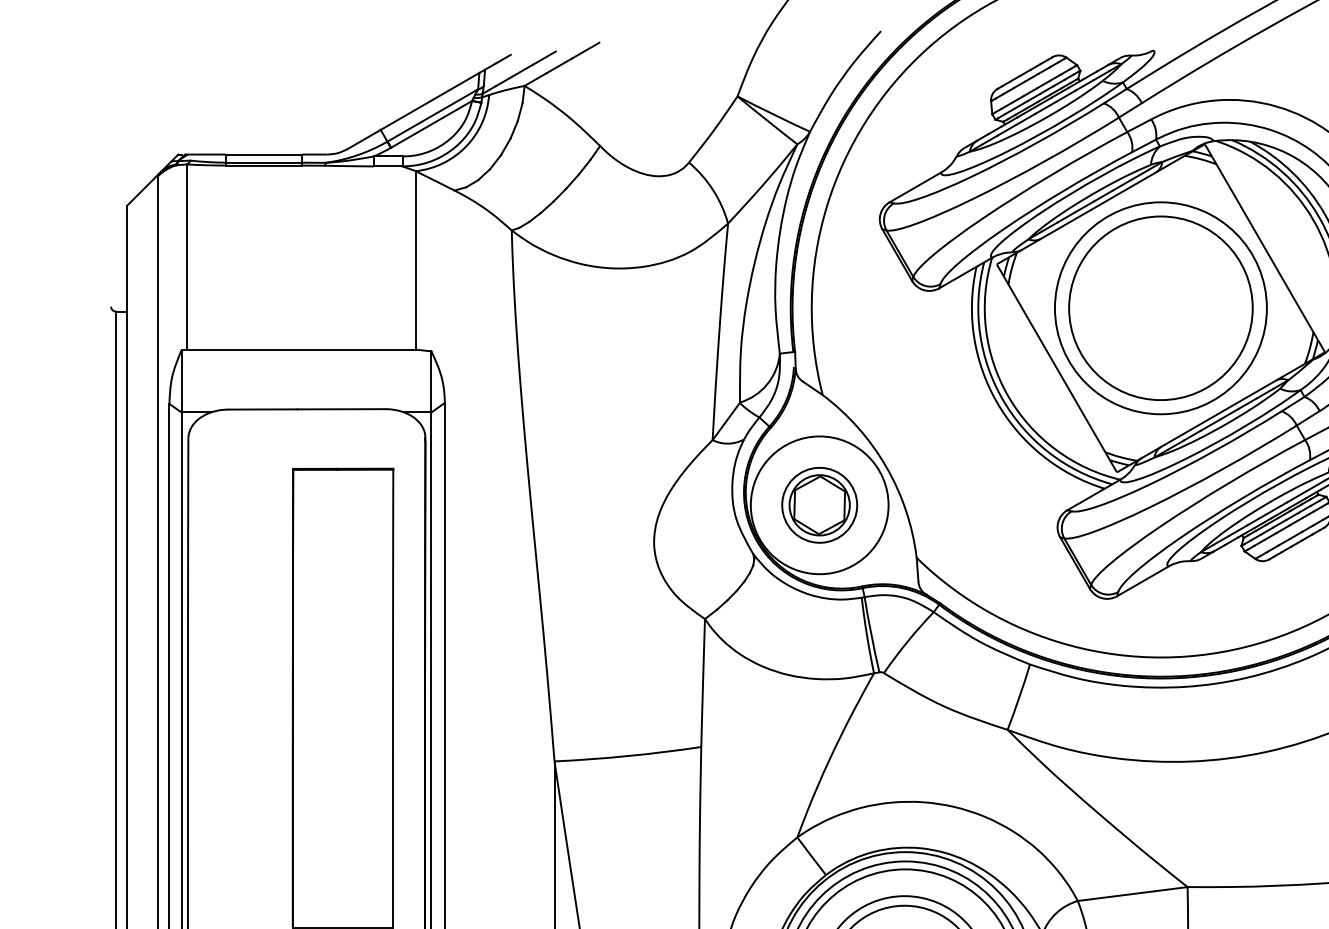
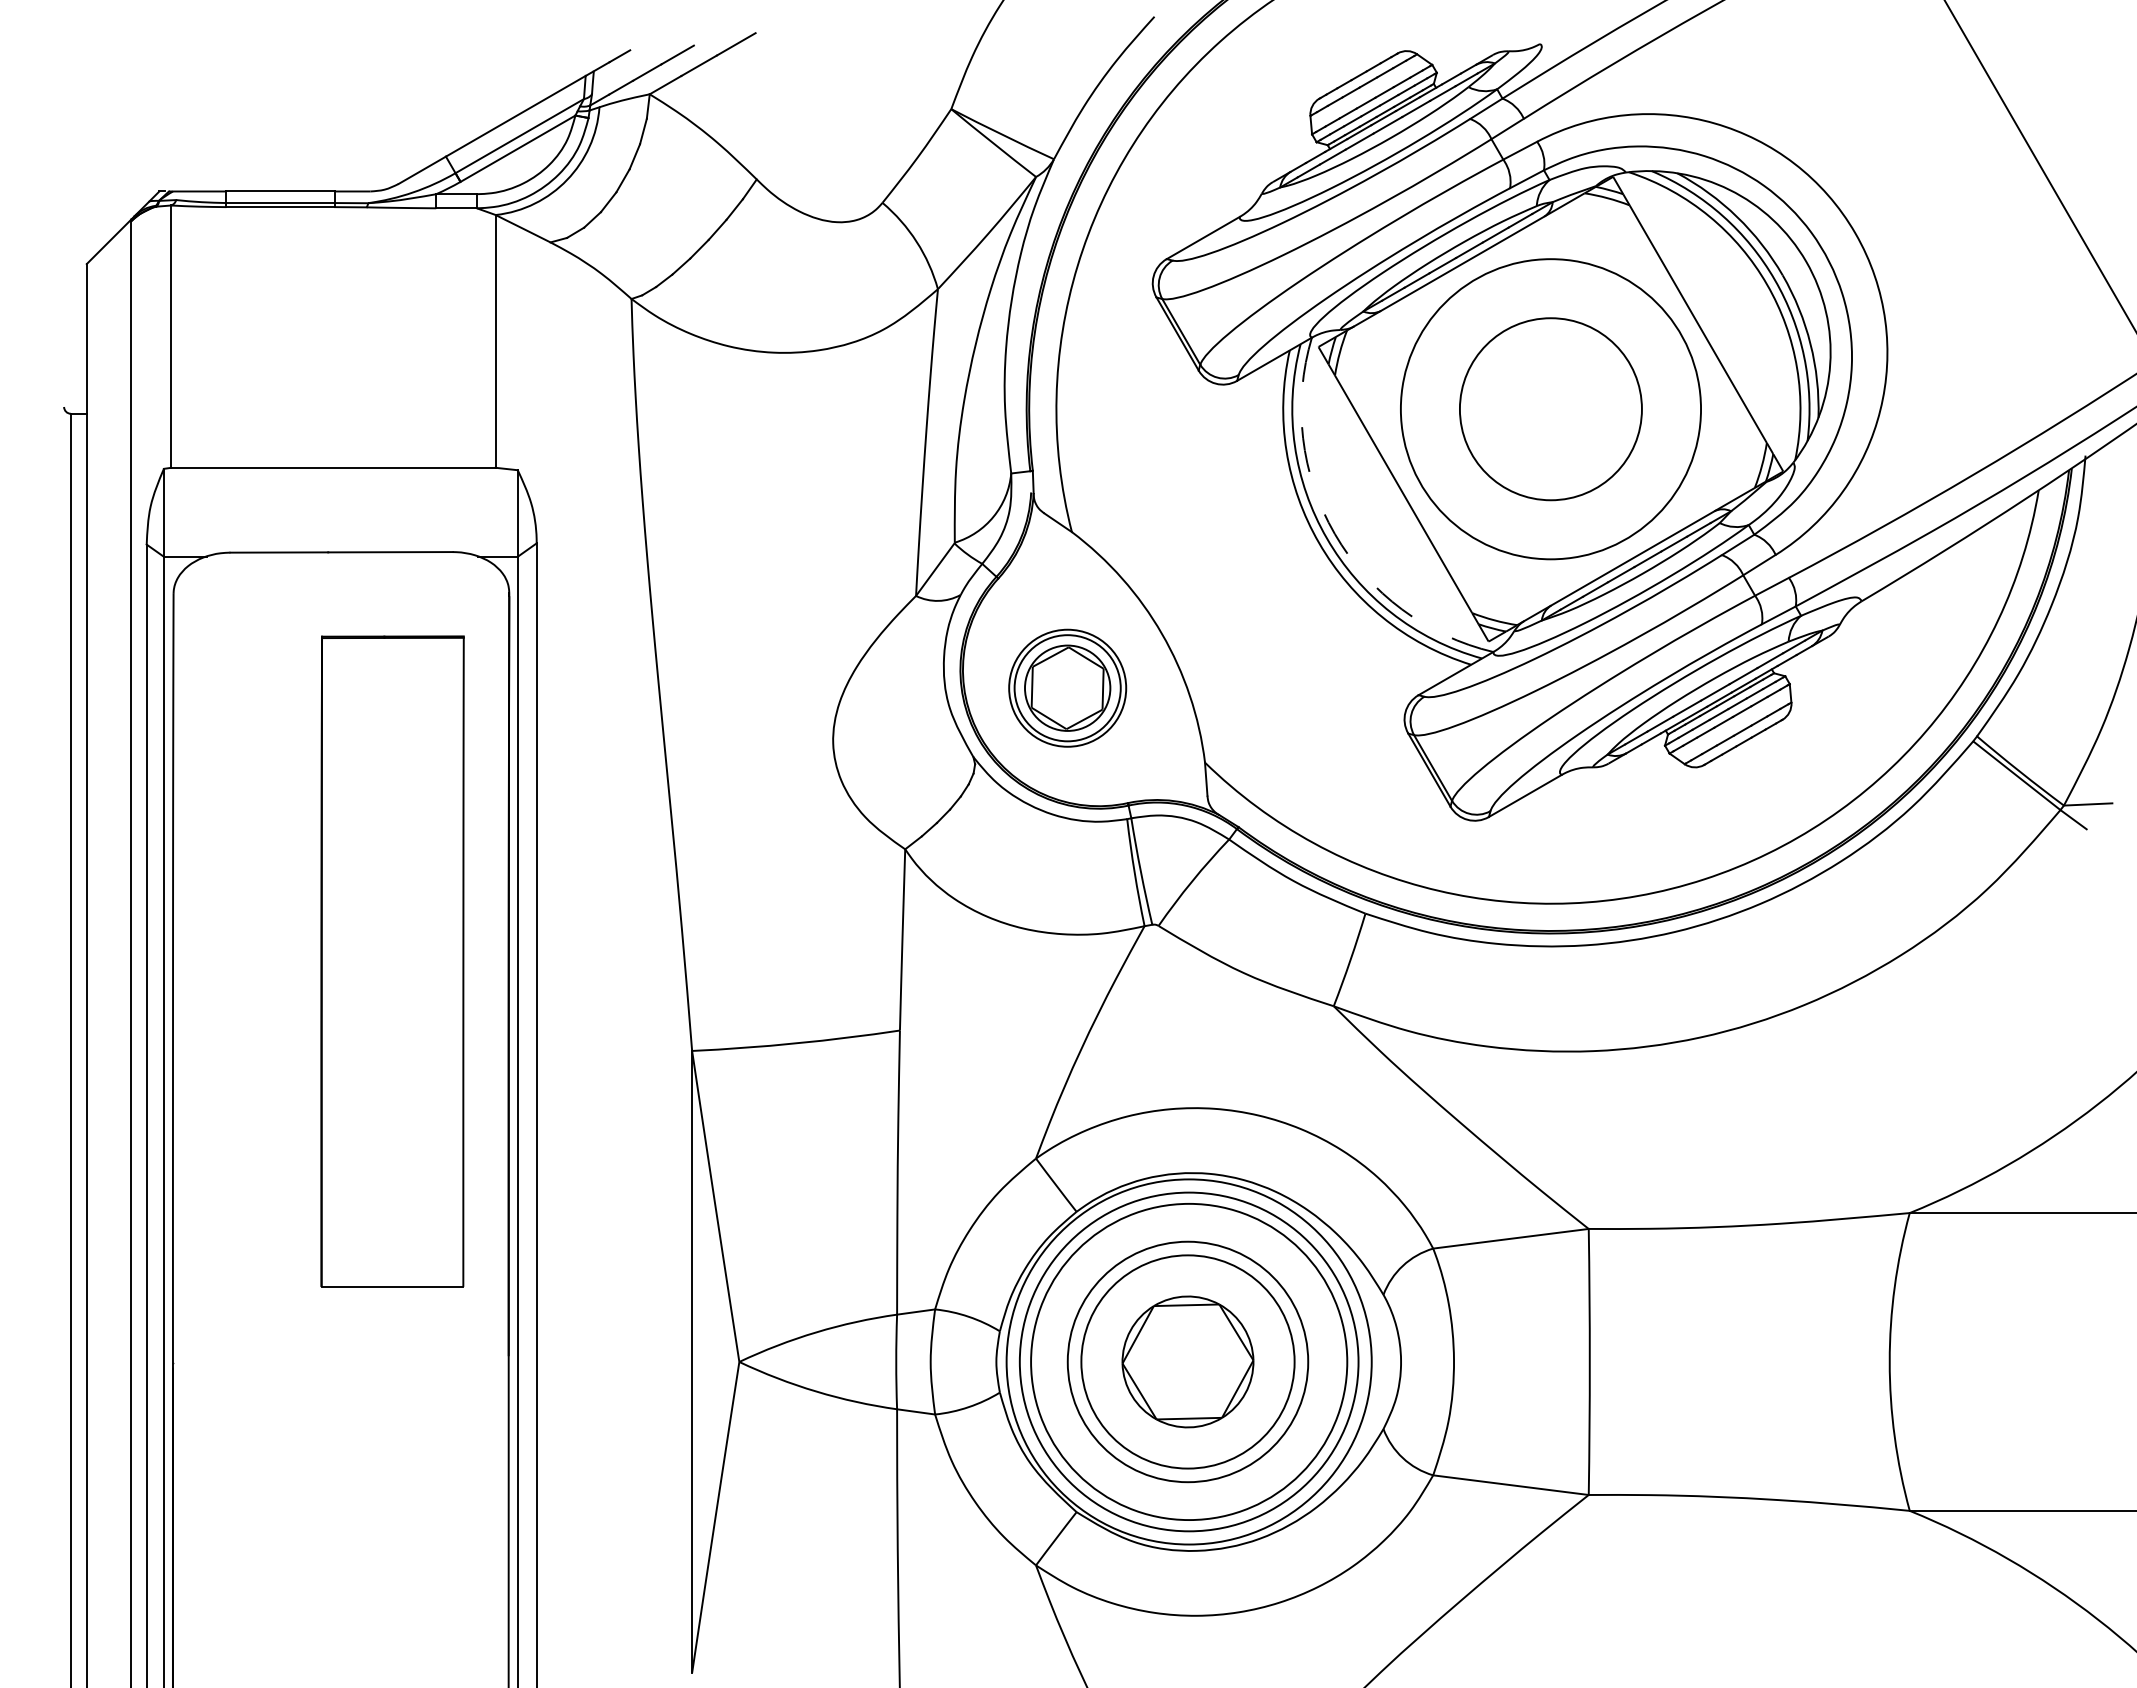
circle: (1160, 308) -> (1550, 409), size x0.7
arc: (1008, 396) -> (1334, 533), solid -> dashed
circle: (819, 504) -> (1067, 687), size x0.6

